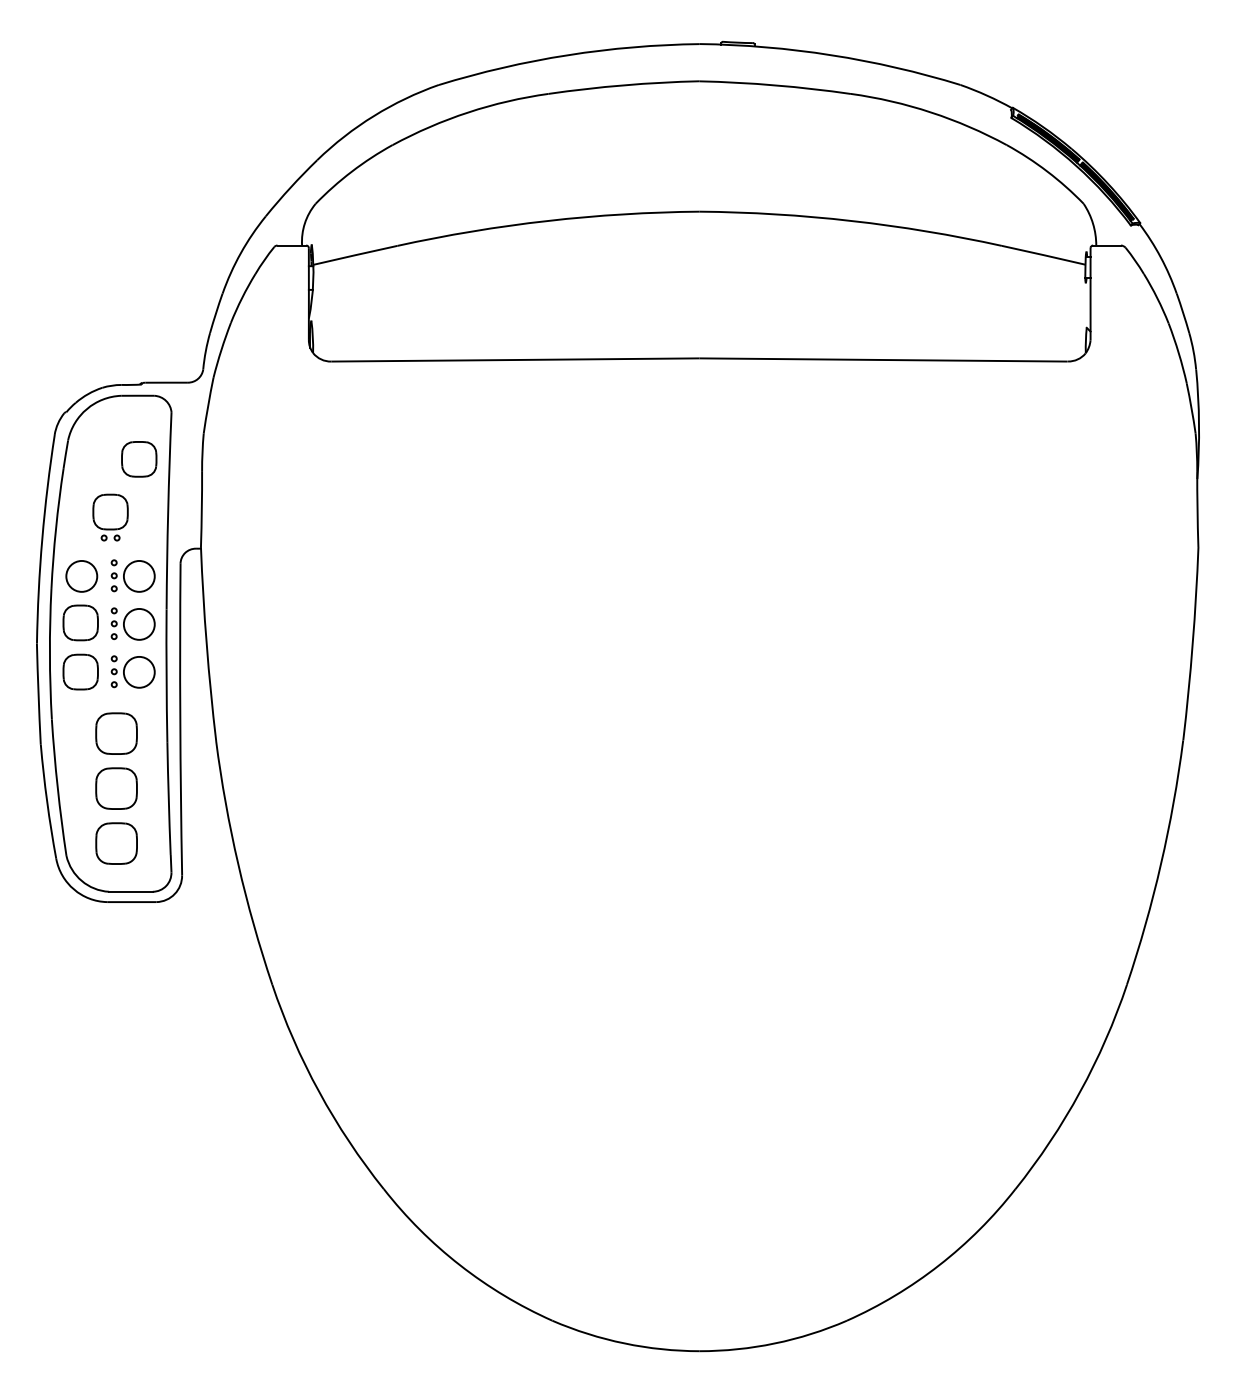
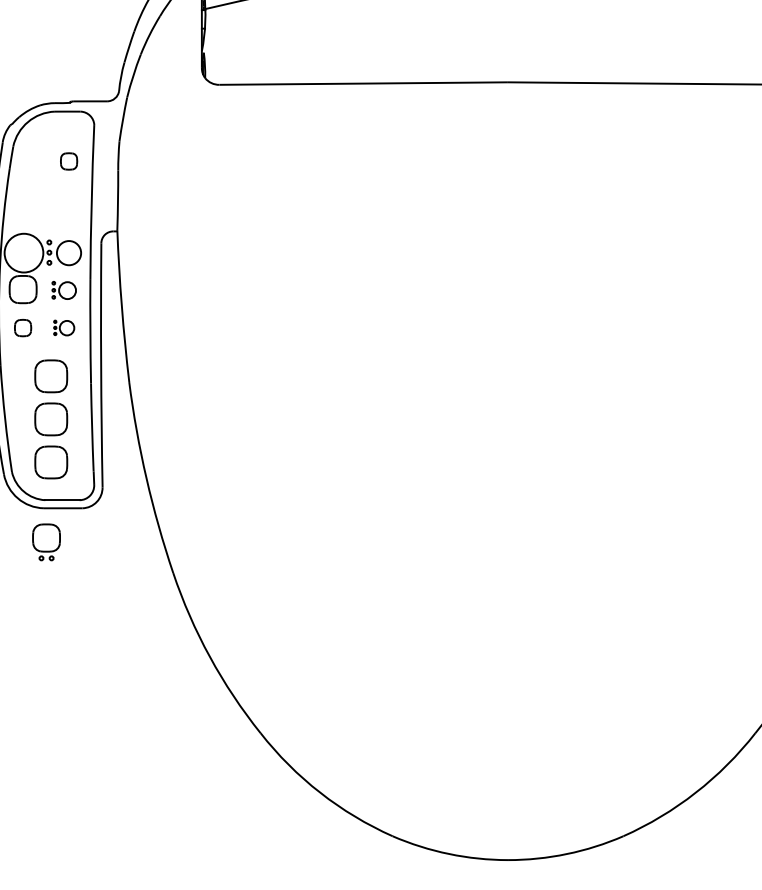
part: (139, 459) -> (69, 161), size x0.6
part: (110, 517) -> (46, 542), moved
circle: (81, 575) -> (23, 252), size x1.6
part: (132, 623) -> (63, 290), size x0.7
part: (80, 671) -> (22, 327), size x0.6
part: (132, 671) -> (63, 327), size x0.6

